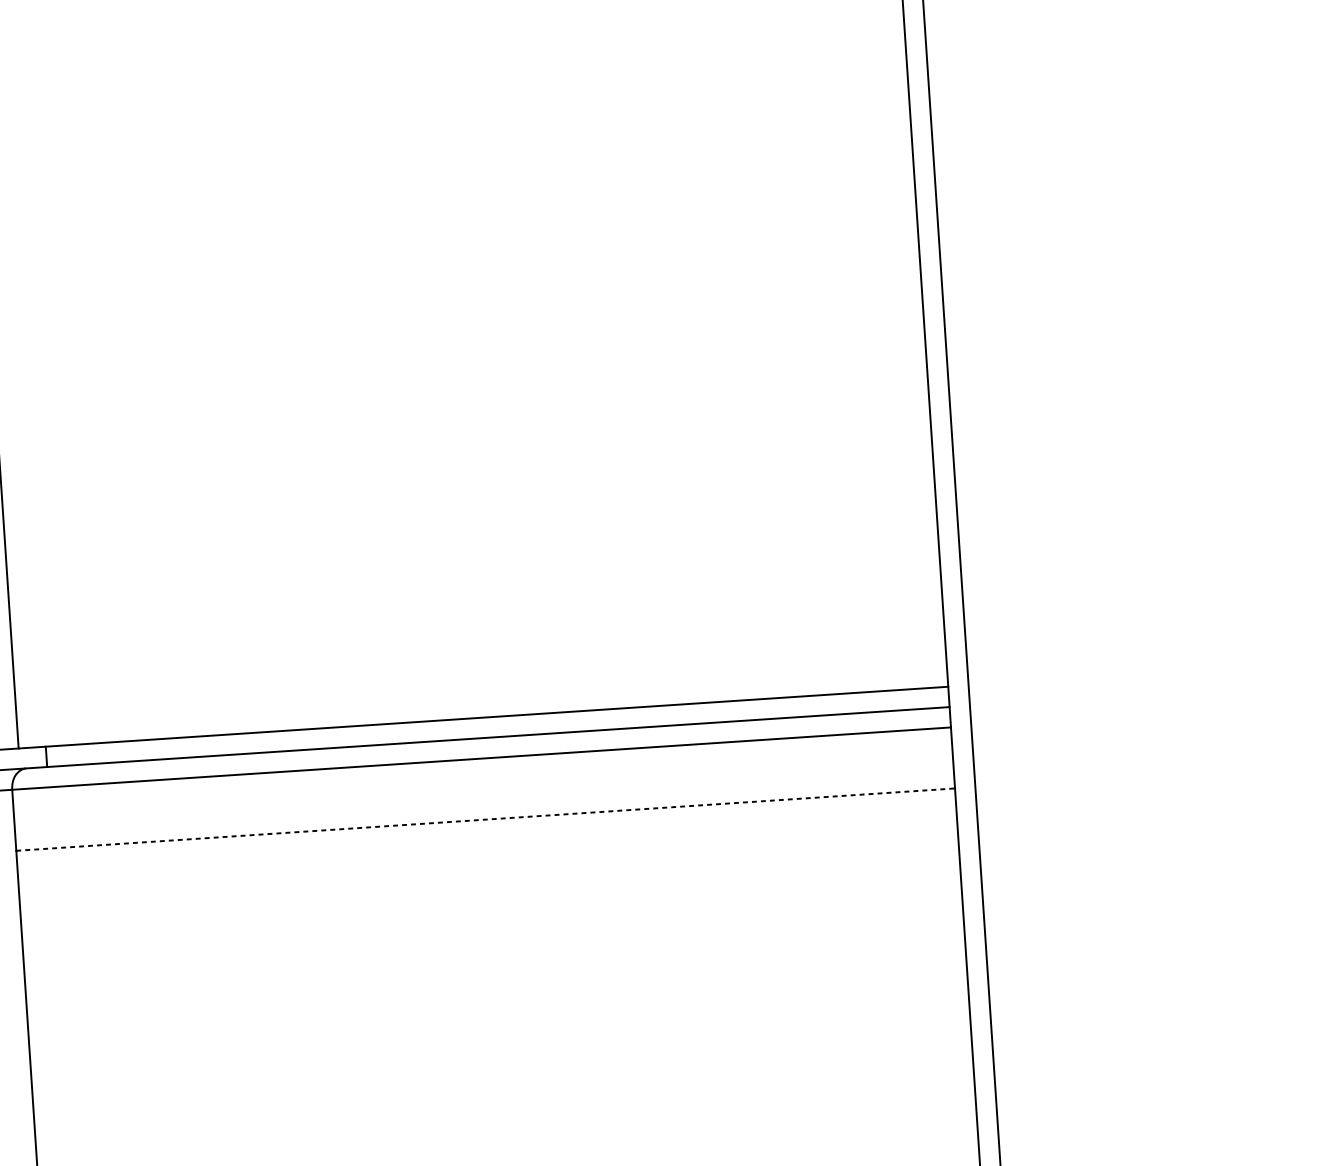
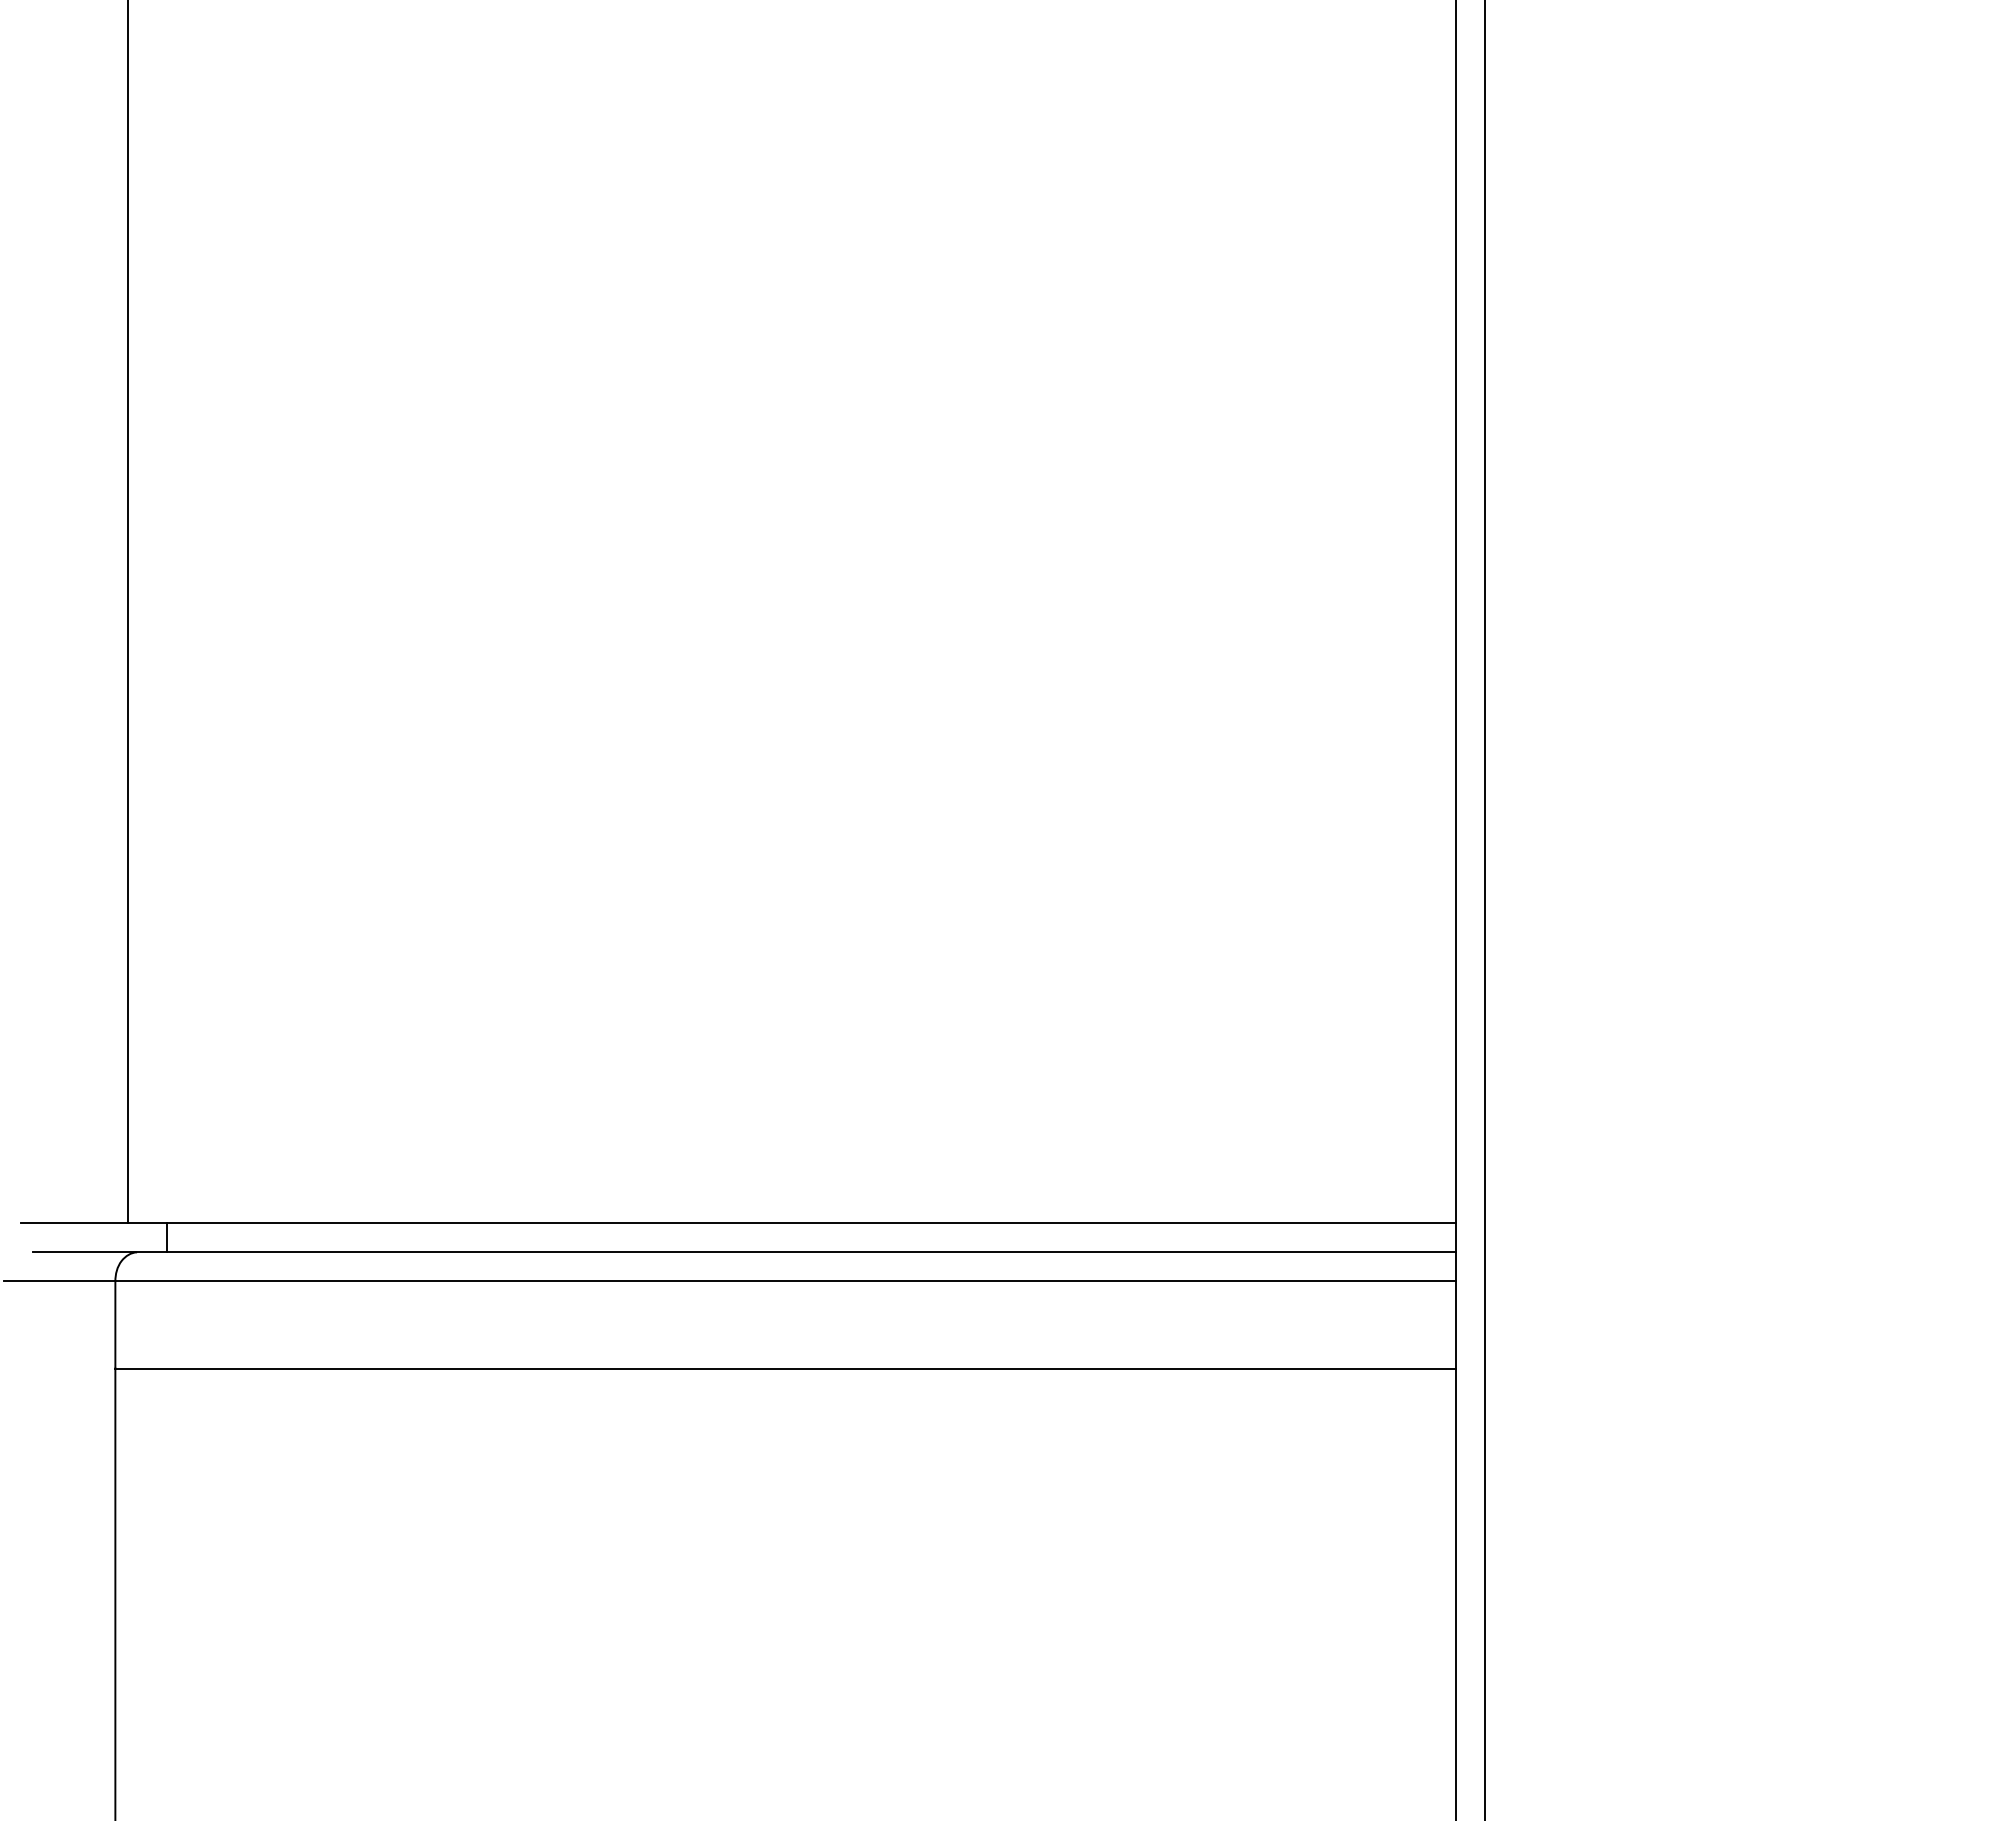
line: (485, 819) -> (785, 1368), dashed -> solid

